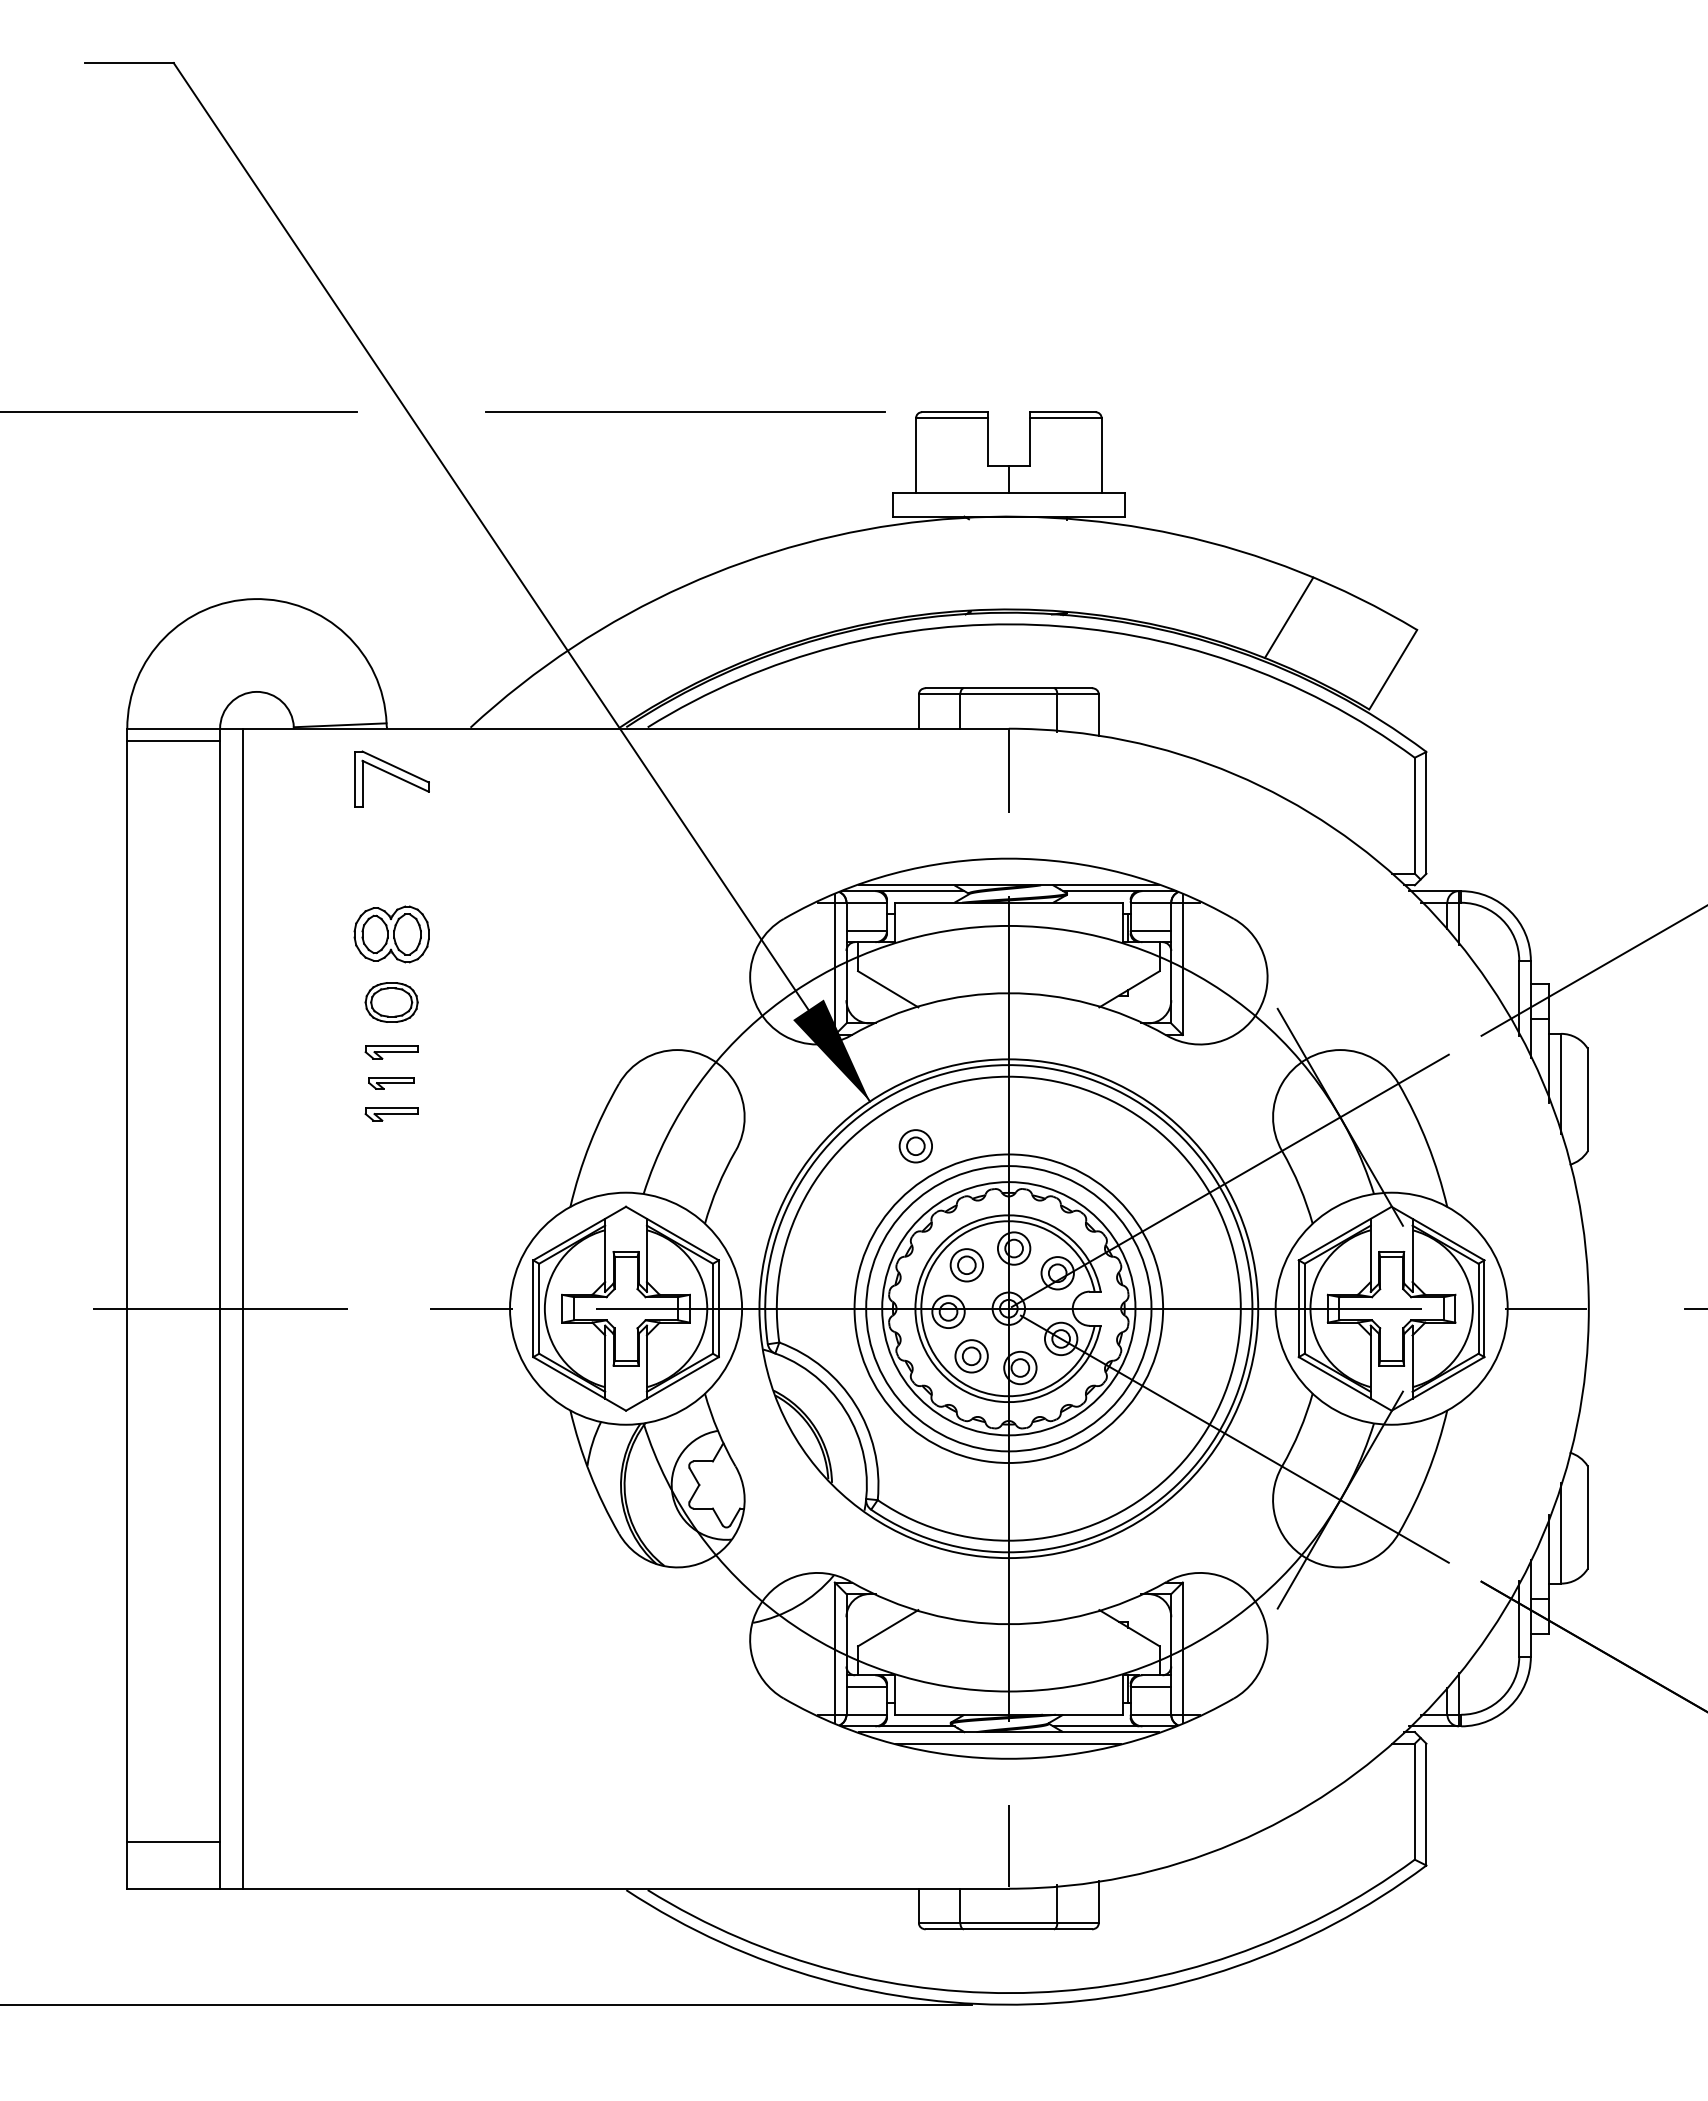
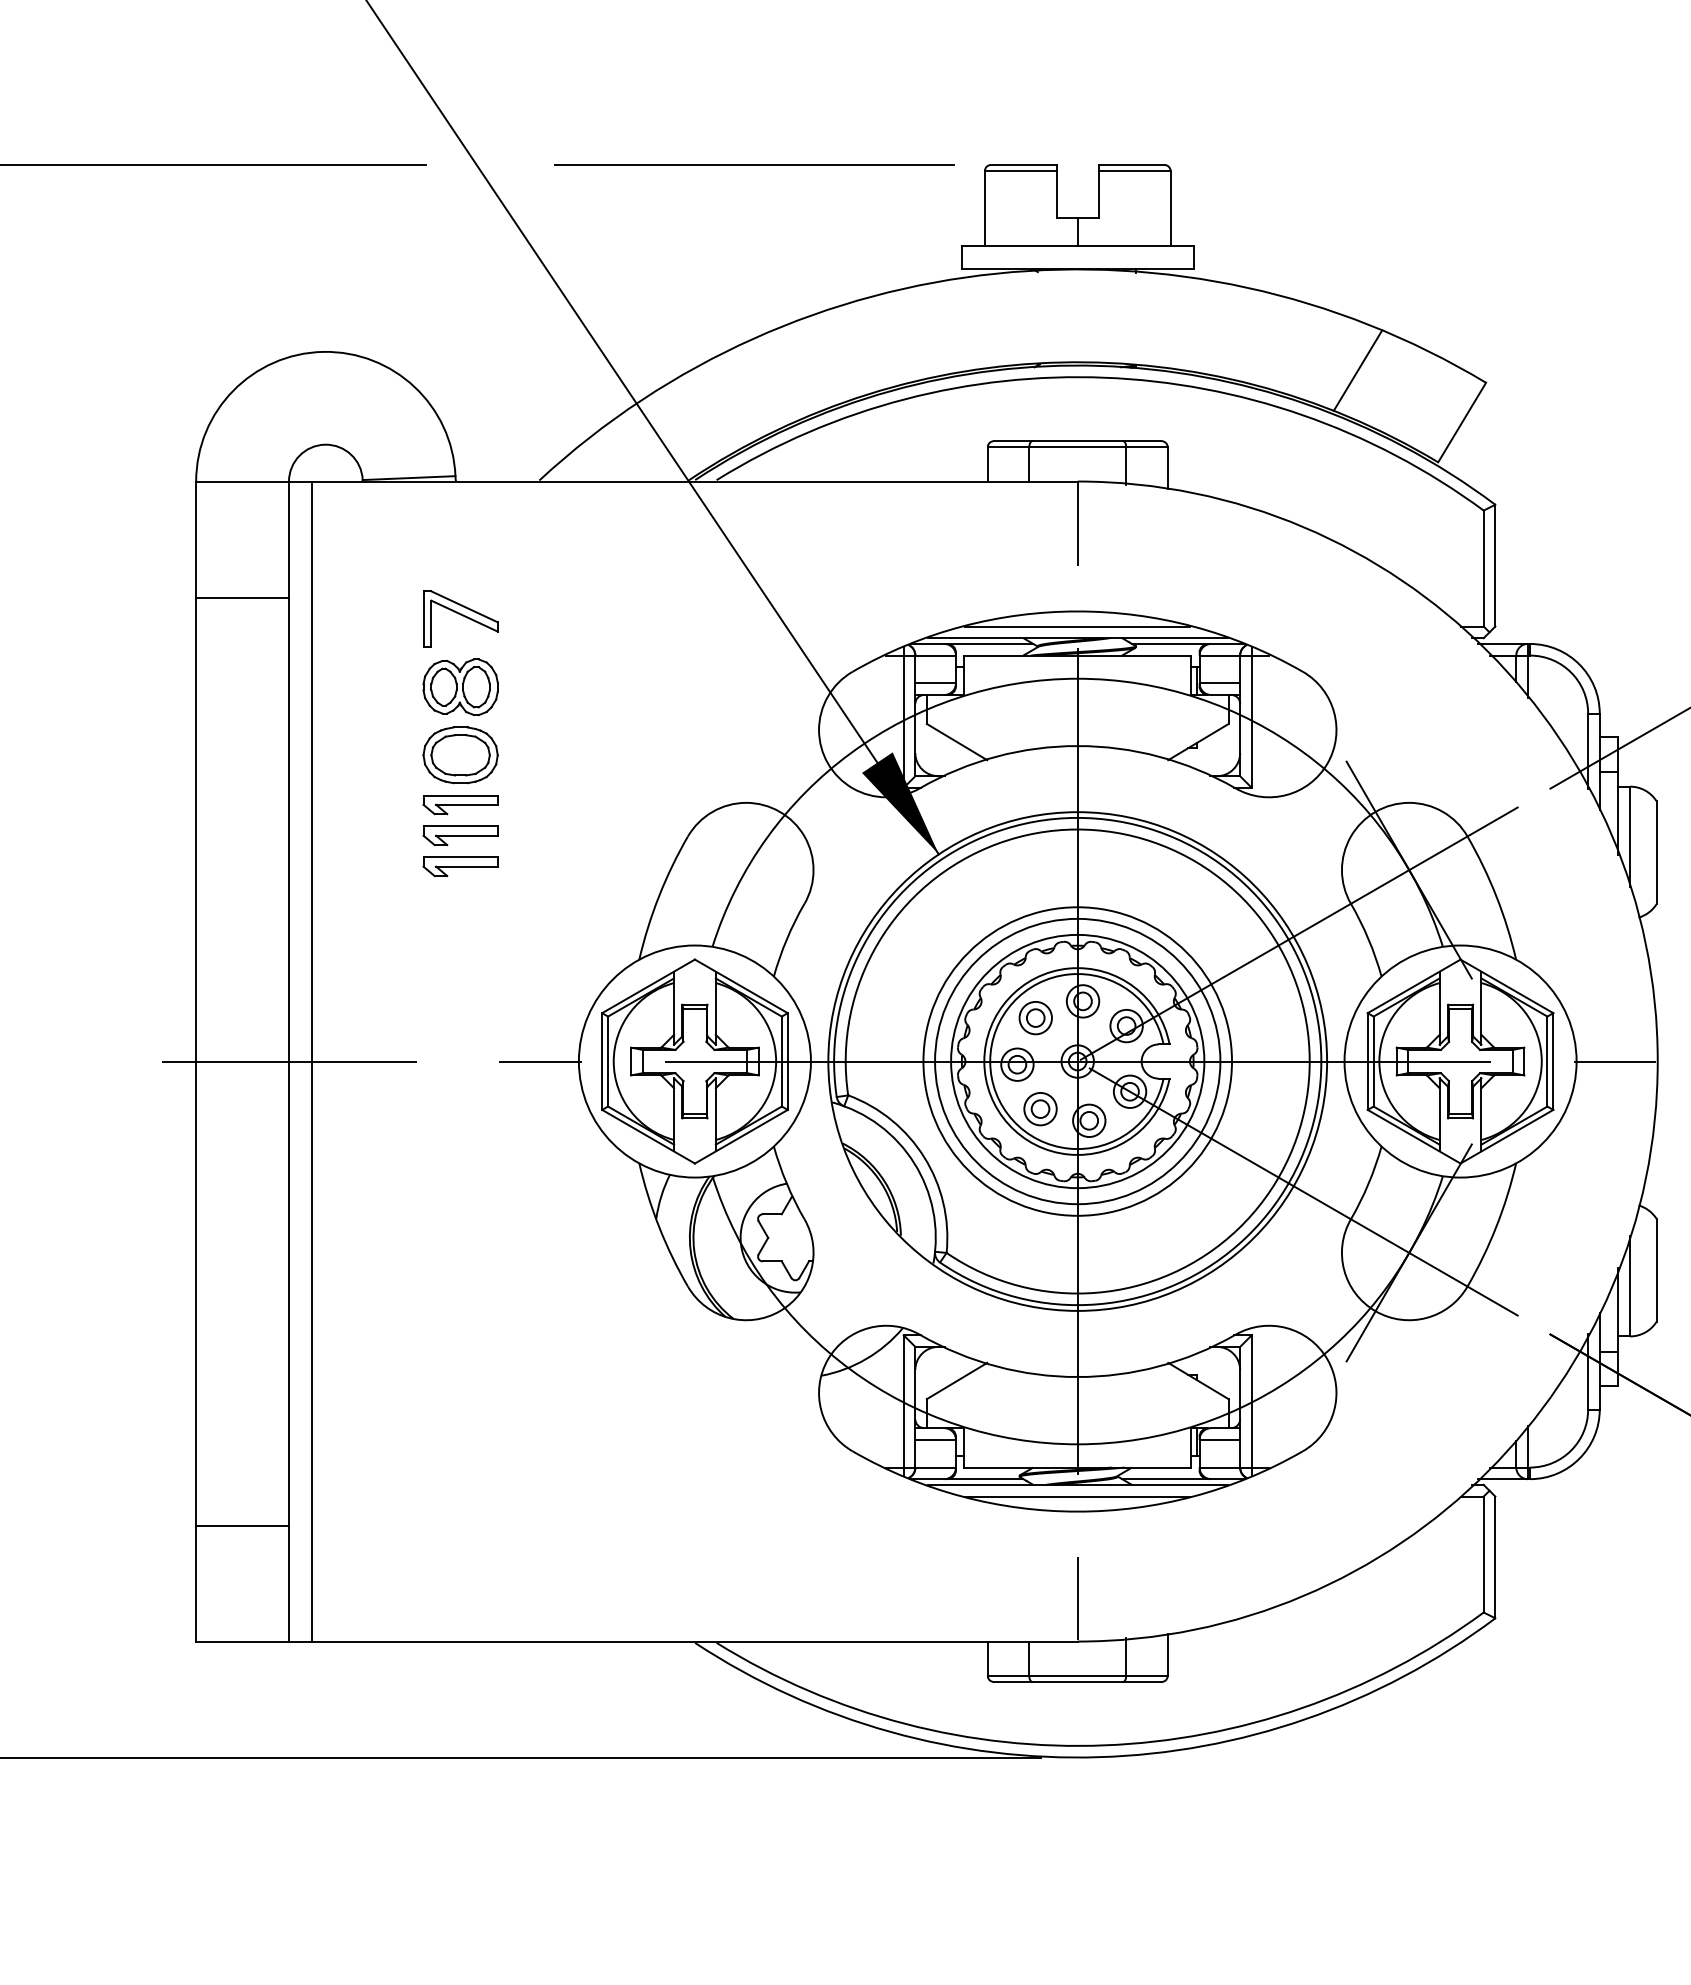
line: (173, 740) -> (242, 597), moved
part: (391, 778) -> (460, 618), moved
line: (1008, 873) -> (1077, 626), added
part: (391, 1002) -> (460, 755), size x1.43
part: (391, 1052) -> (460, 805), size x1.43
part: (391, 1083) -> (460, 836), size x1.67
part: (391, 1114) -> (460, 867), size x1.43
part: (915, 1146) -> (984, 899), removed
line: (173, 1841) -> (242, 1525), moved

